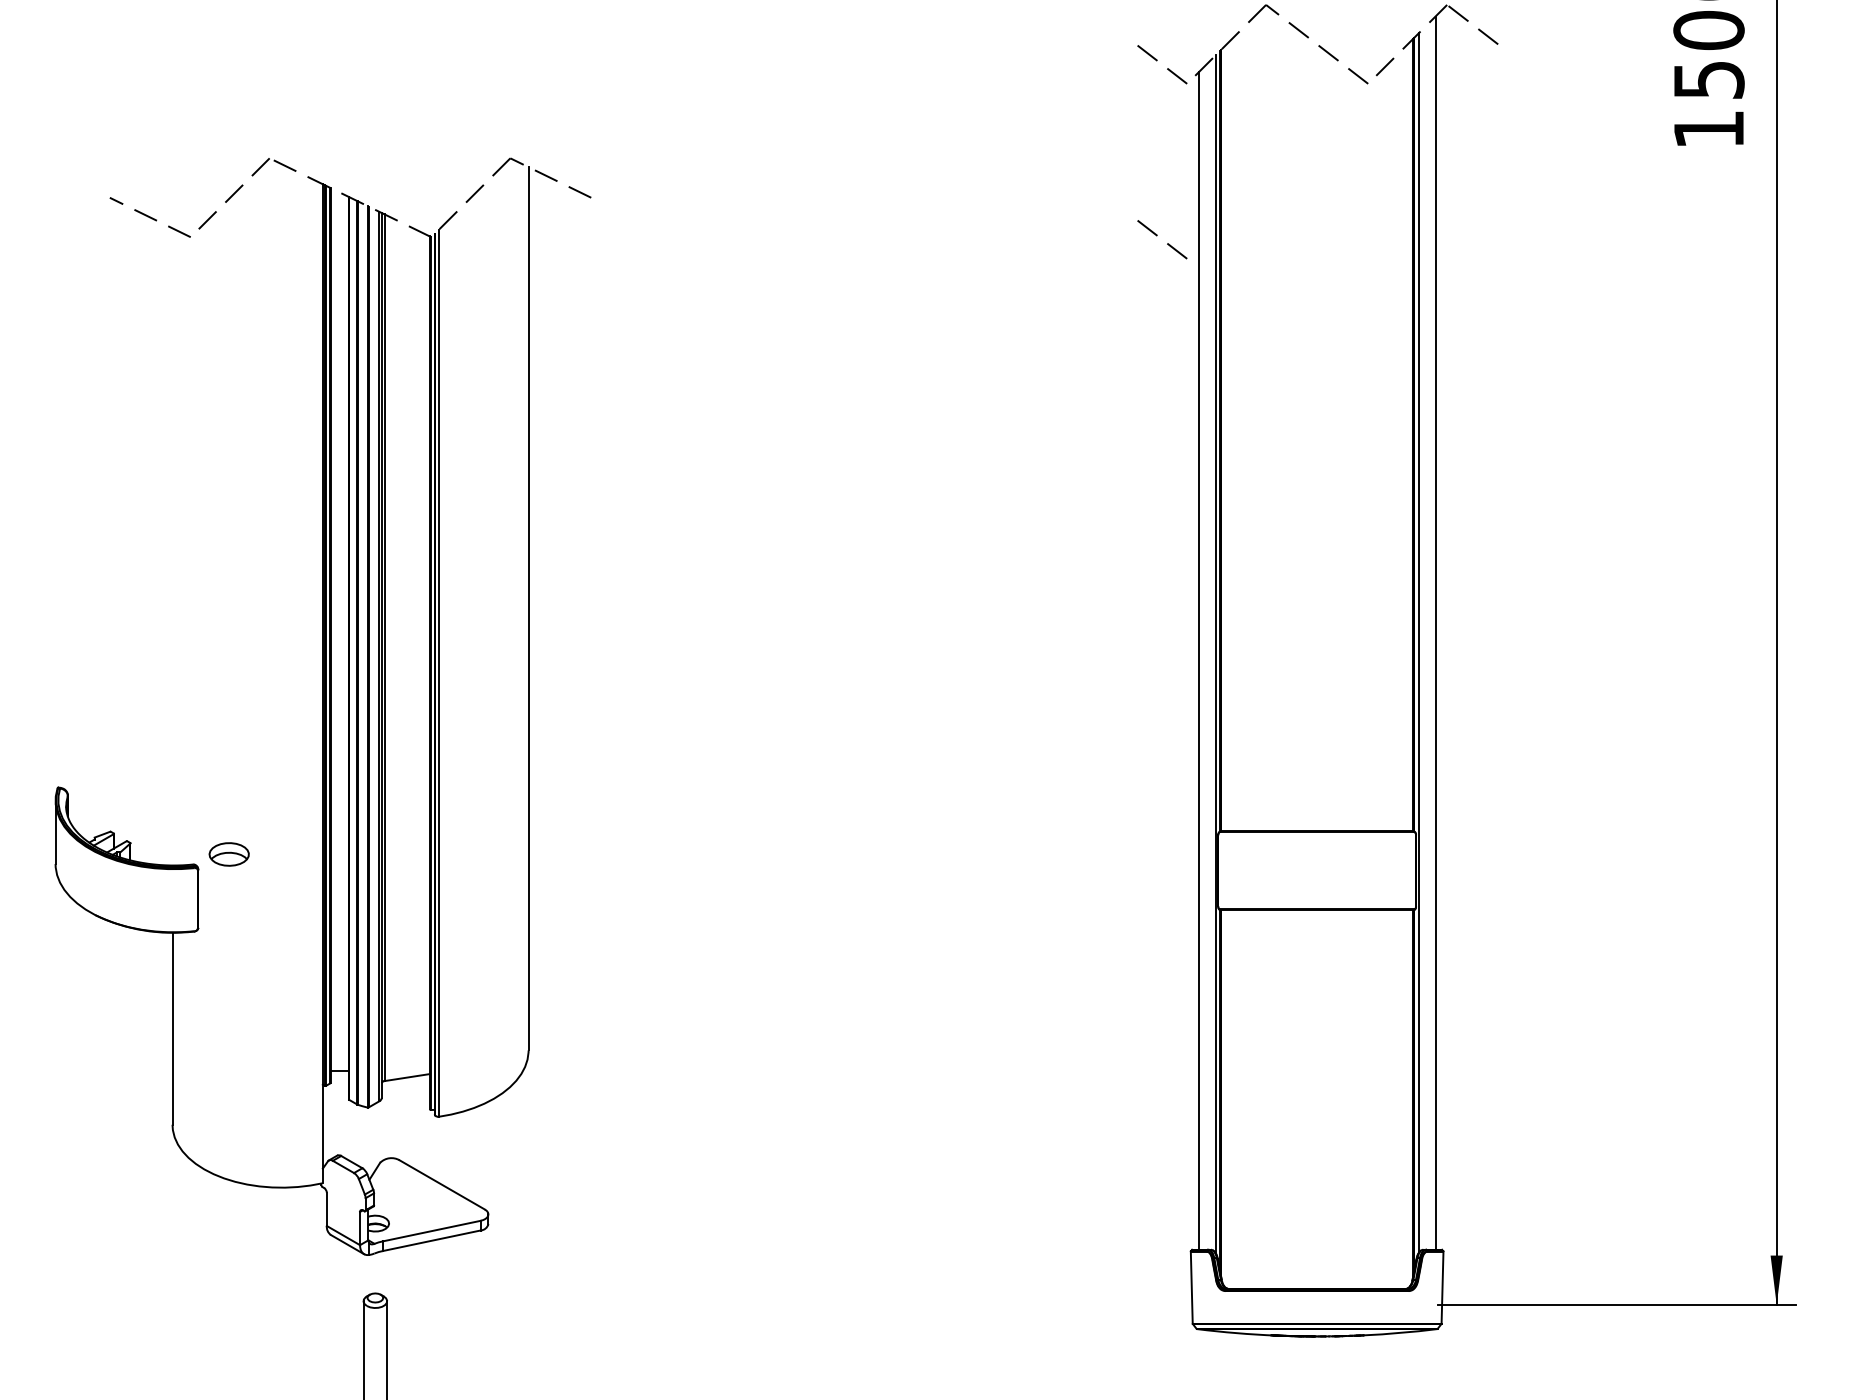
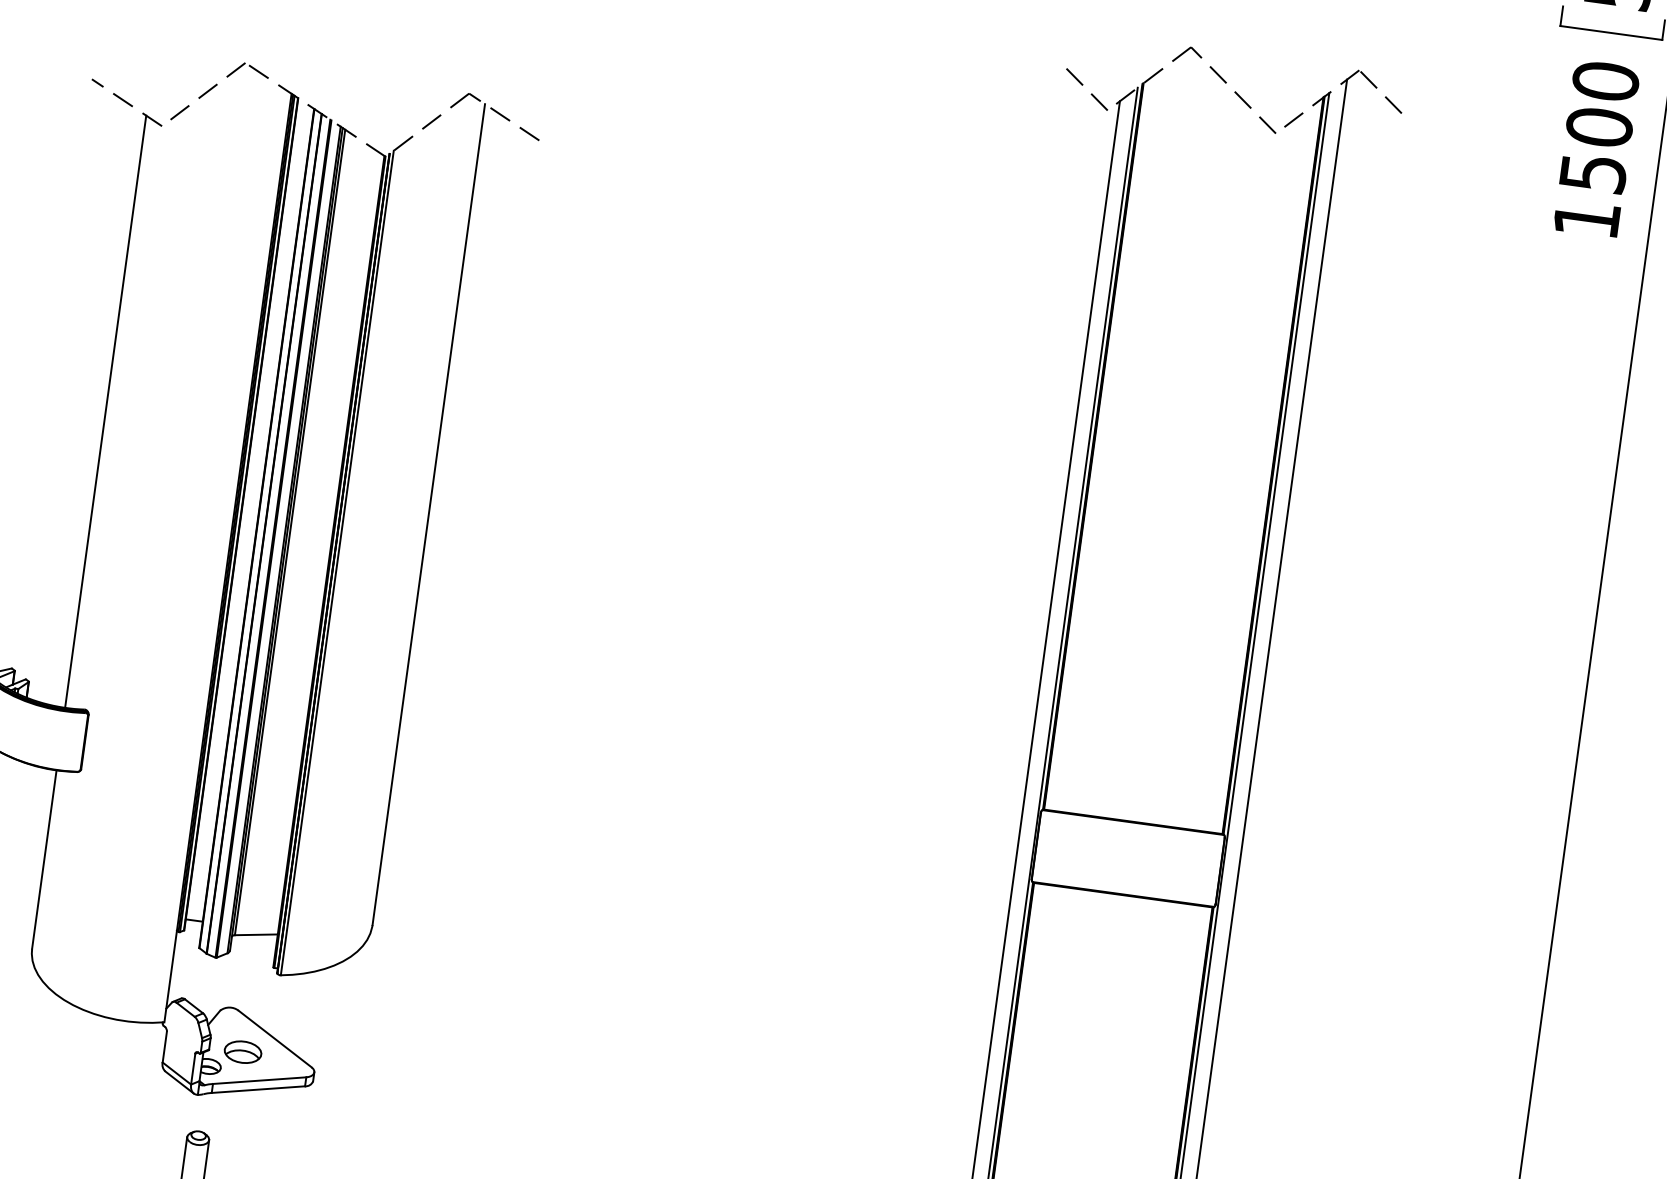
line: (1157, 235) -> (1060, 247), removed
line: (172, 546) -> (105, 411), added
part: (228, 854) -> (242, 1052), moved

